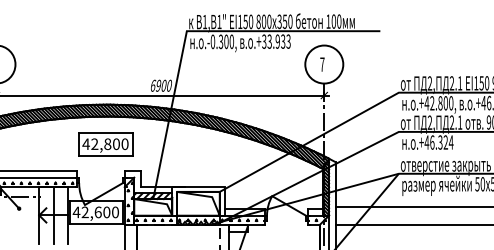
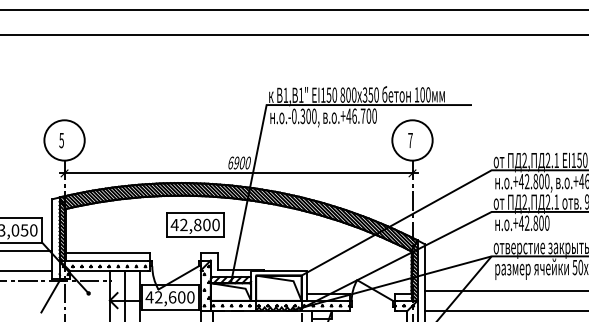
text: (276, 41) -> (361, 115), .+33.933 -> .+46.700
text: (441, 141) -> (536, 222), .+46.324 -> .+42.800
part: (105, 143) -> (195, 224), moved

